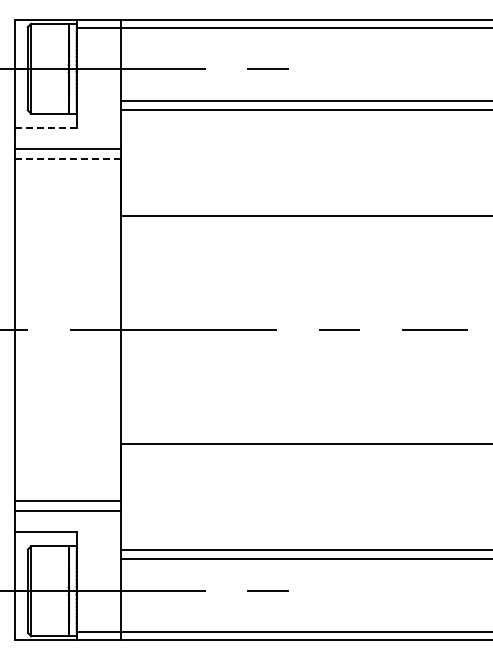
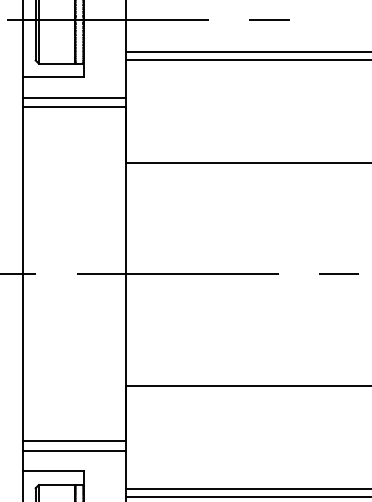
line: (45, 127) -> (52, 77), dashed -> solid
line: (68, 158) -> (75, 107), dashed -> solid

